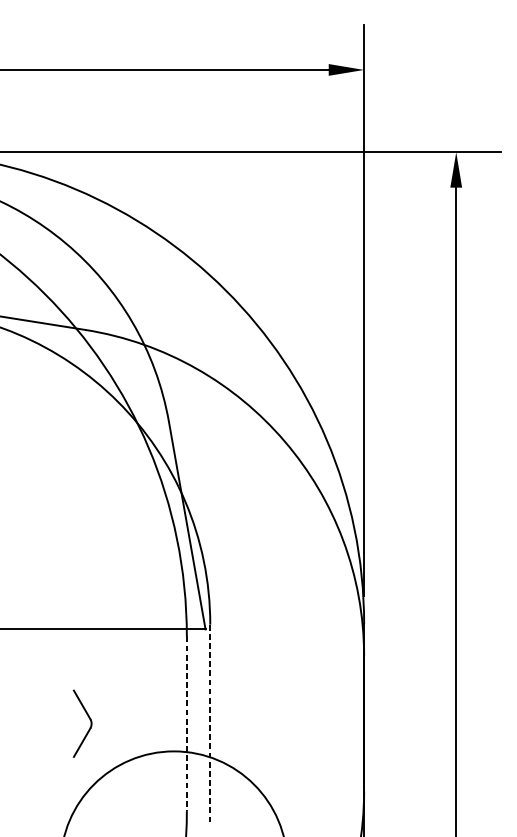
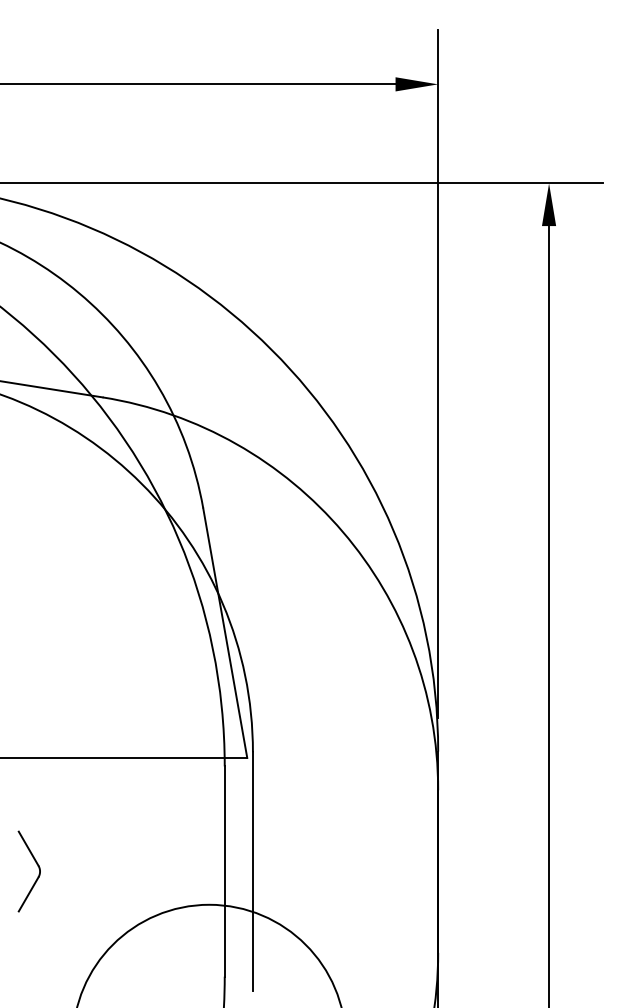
part: (89, 719) -> (37, 866), moved
line: (186, 724) -> (224, 872), dashed -> solid
line: (209, 724) -> (252, 872), dashed -> solid

